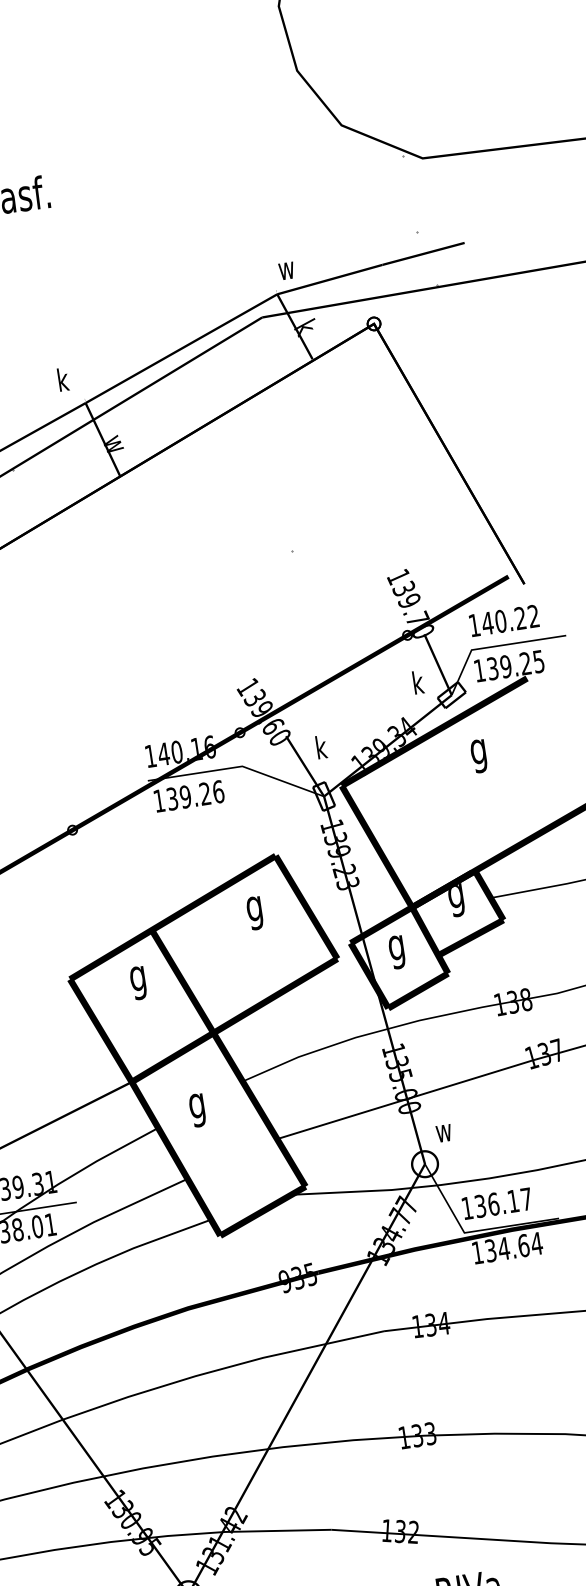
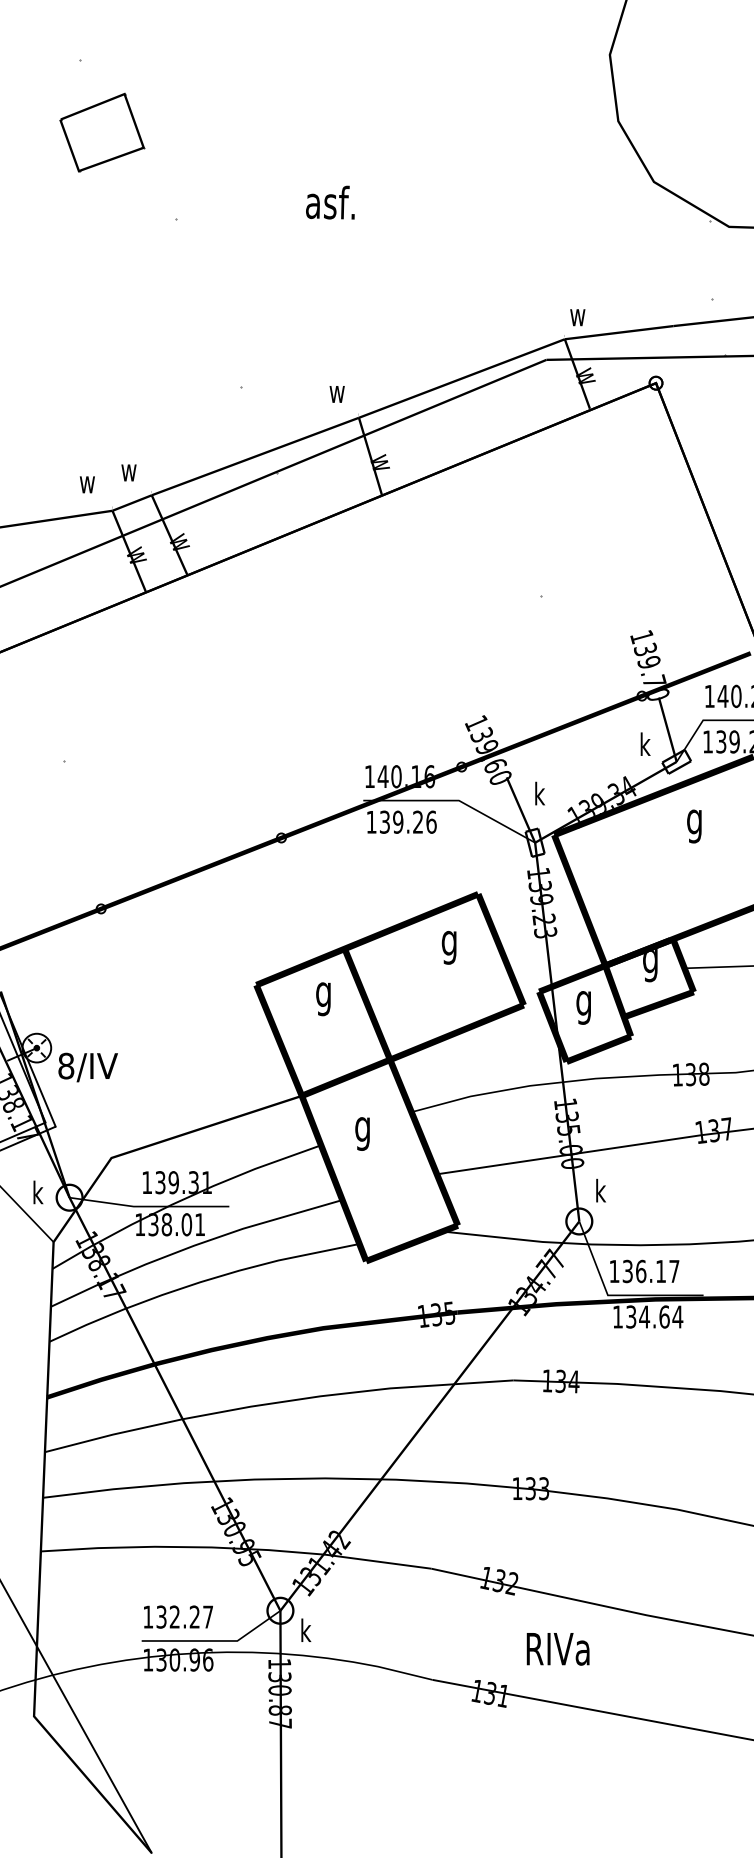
text: (305, 327) -> (587, 376), k -> w
text: (60, 379) -> (337, 390), k -> w
text: (443, 1130) -> (602, 1190), w -> k
text: (285, 1280) -> (423, 1315), 935 -> 135

